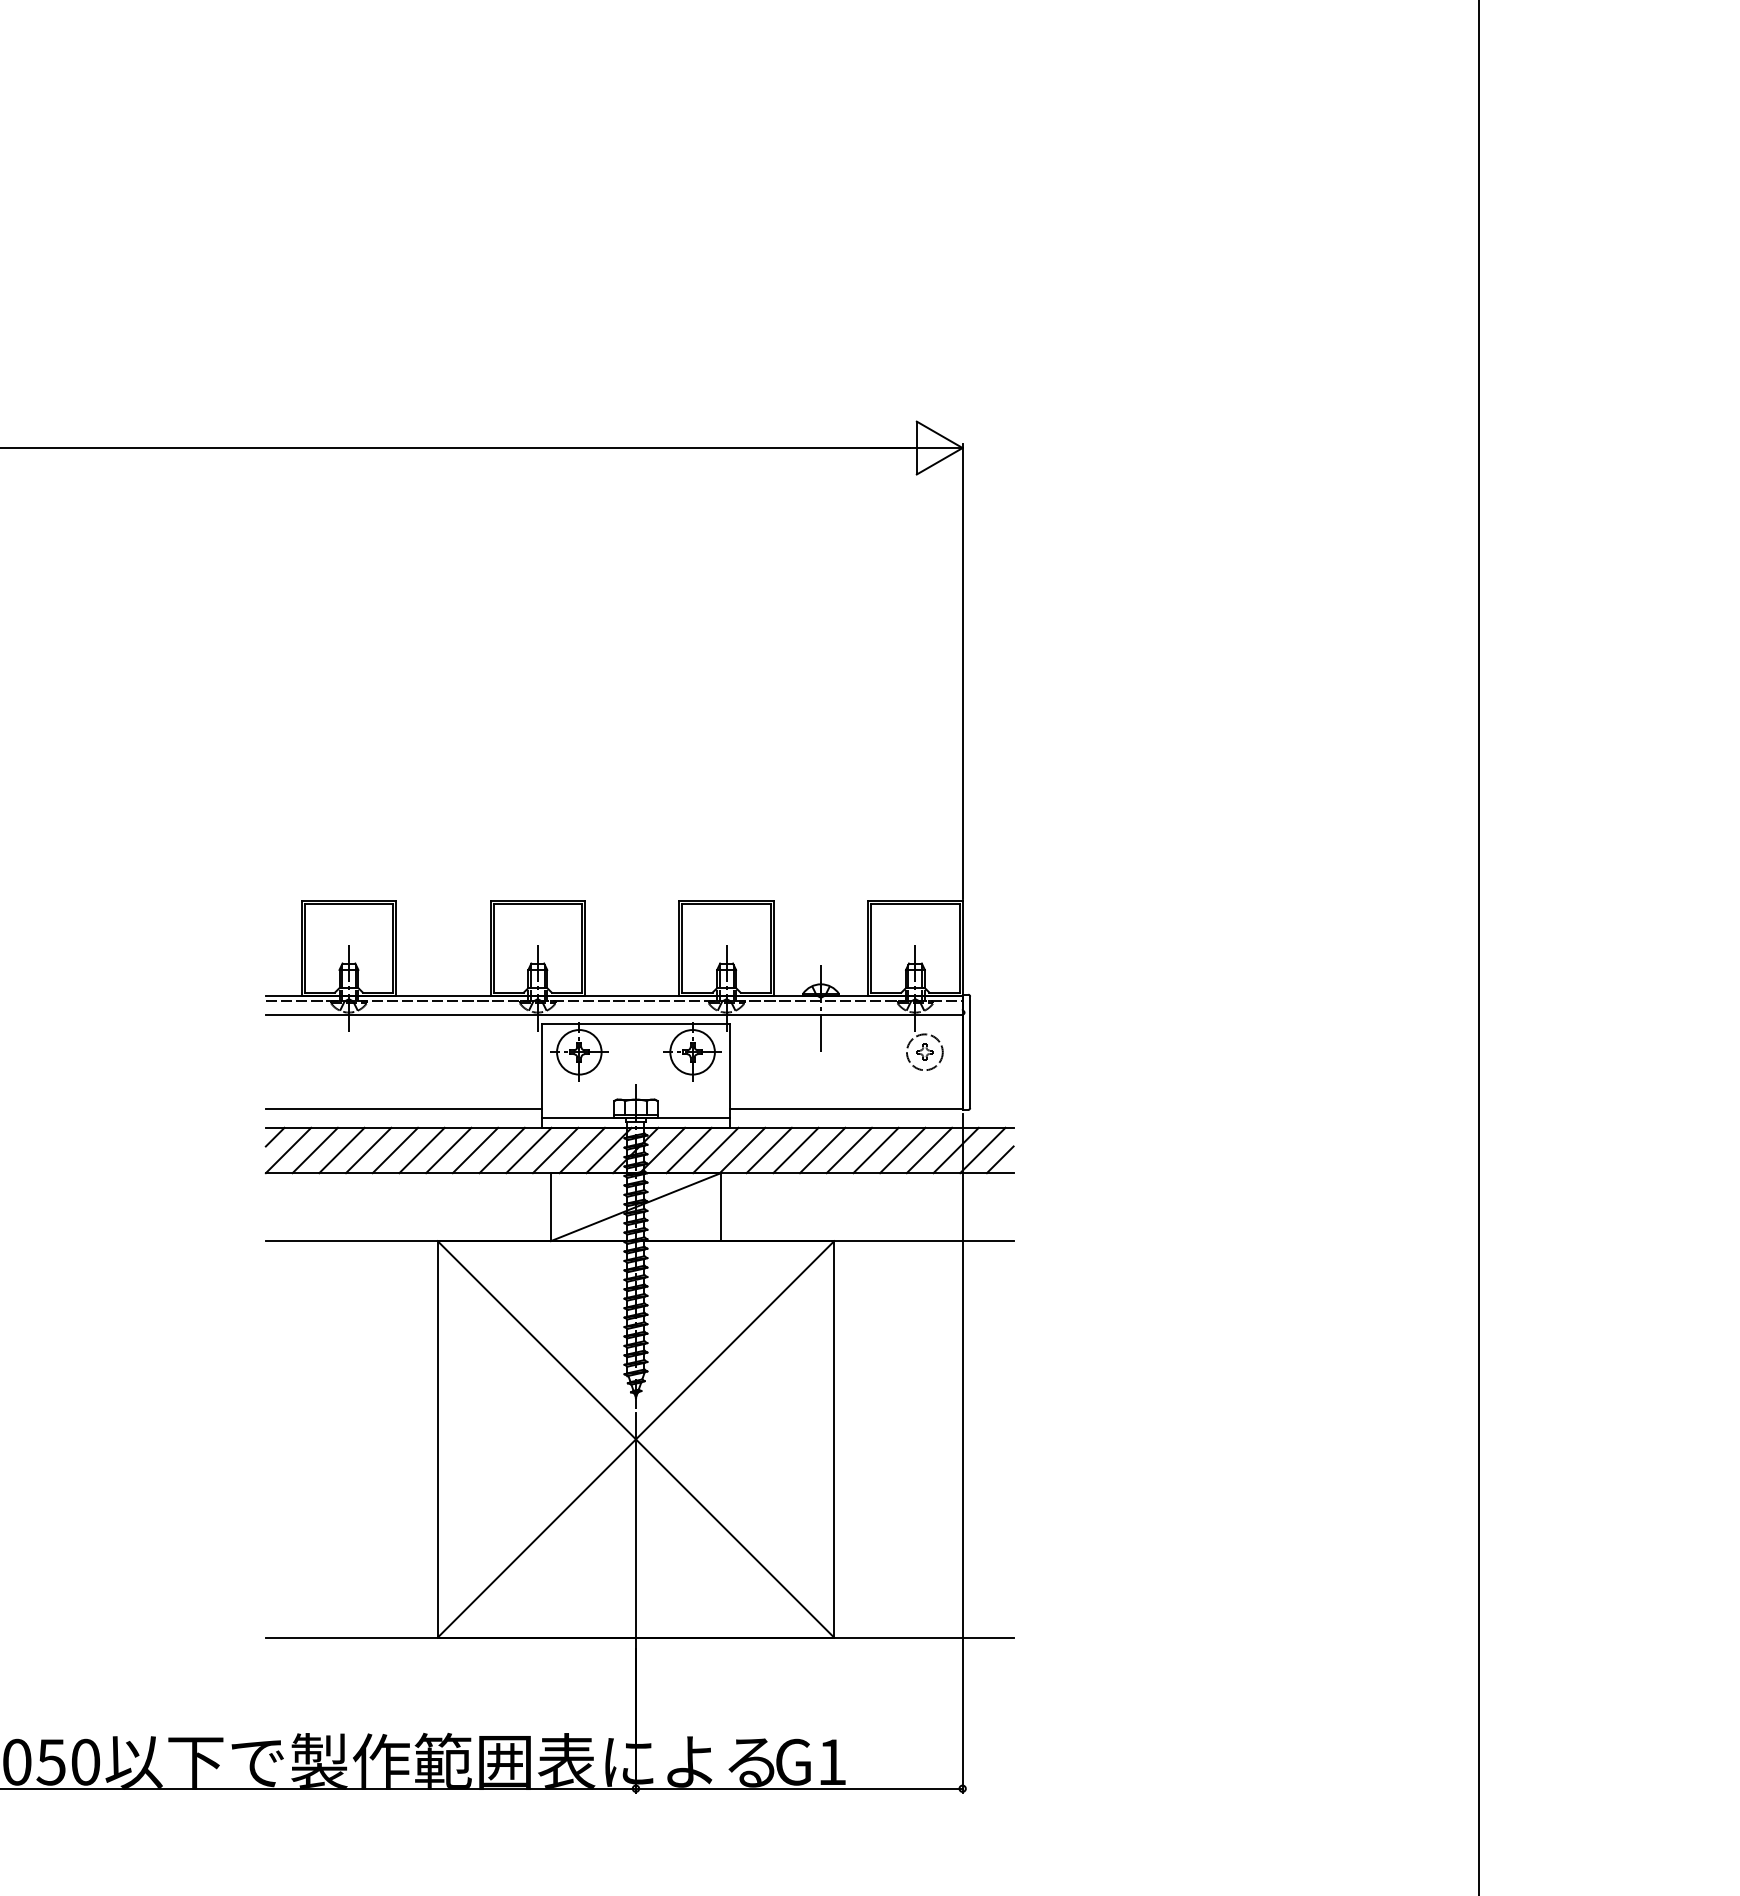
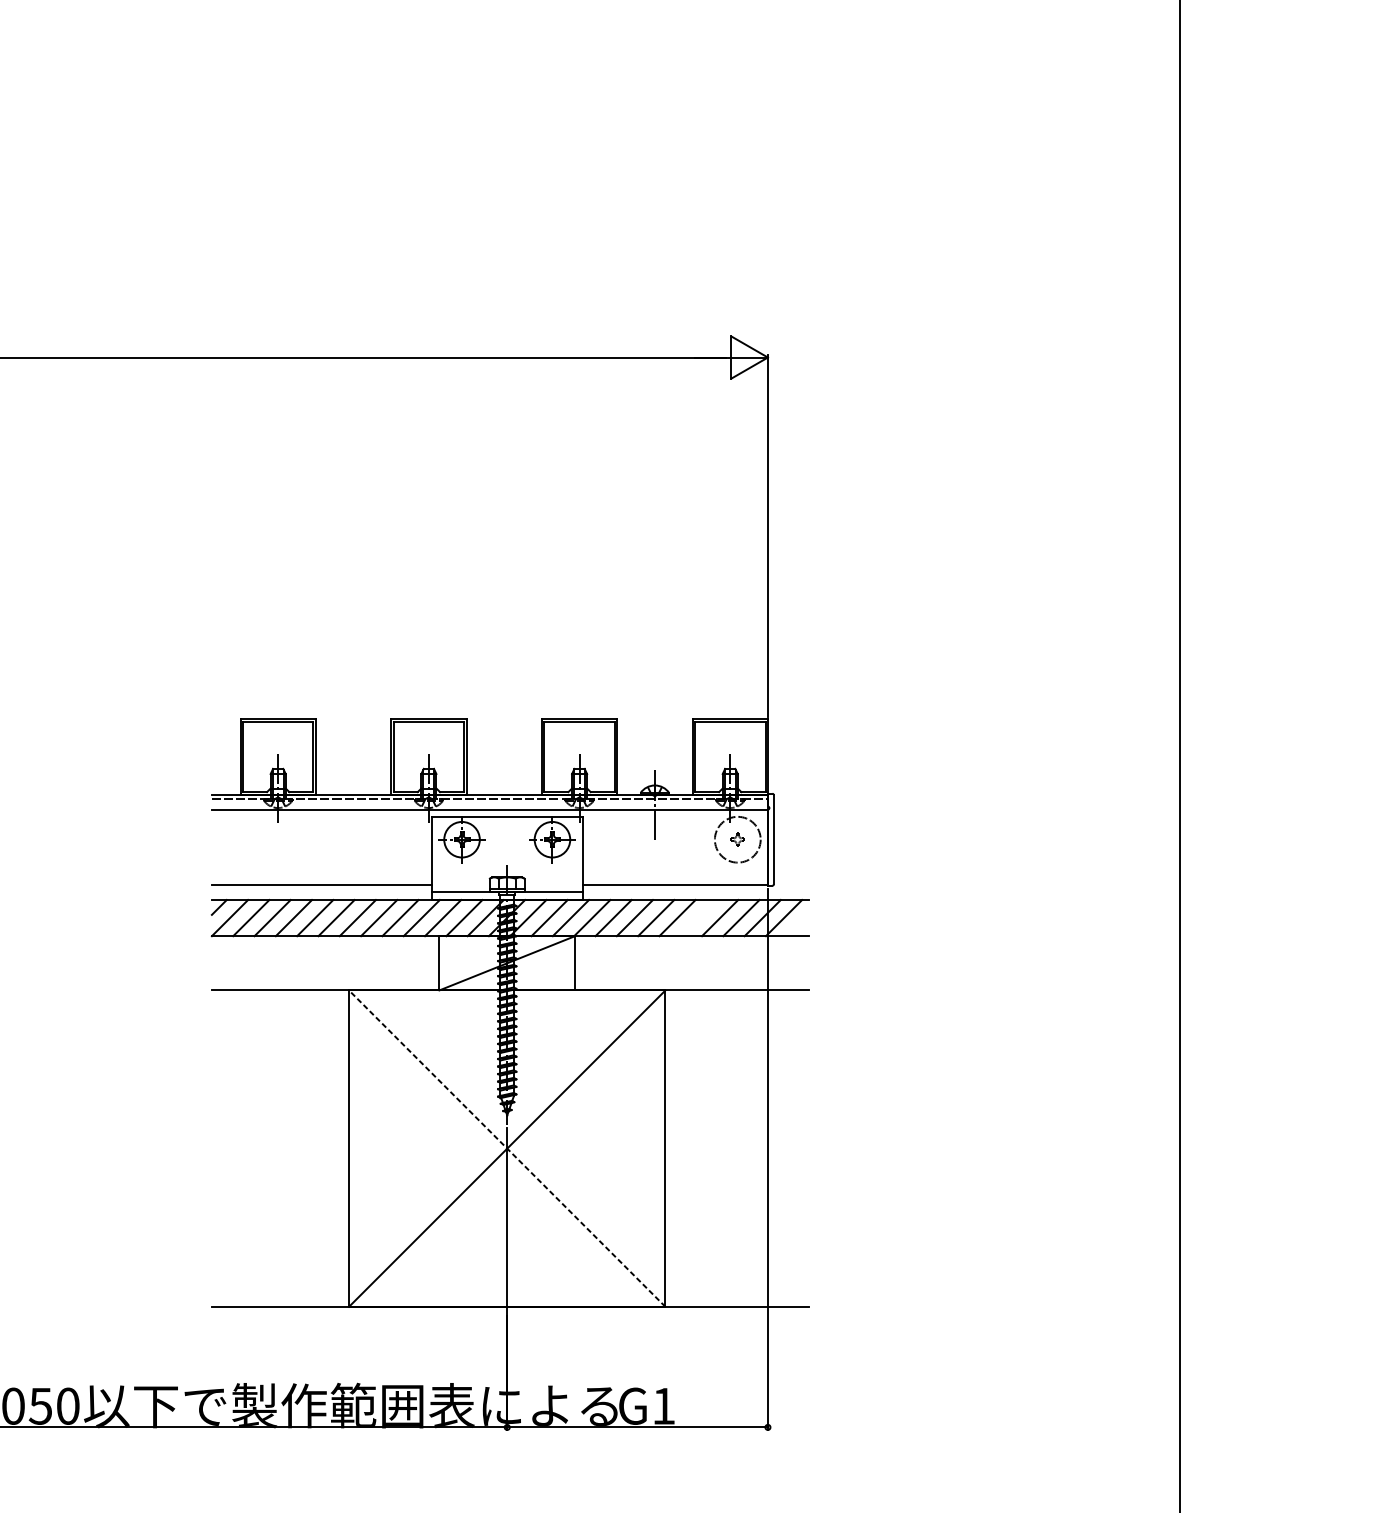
circle: (924, 1052) -> (737, 839), size x1.6
line: (875, 1150) -> (698, 918), removed
line: (999, 1159) -> (797, 925), removed
line: (635, 1439) -> (506, 1148), solid -> dashed

